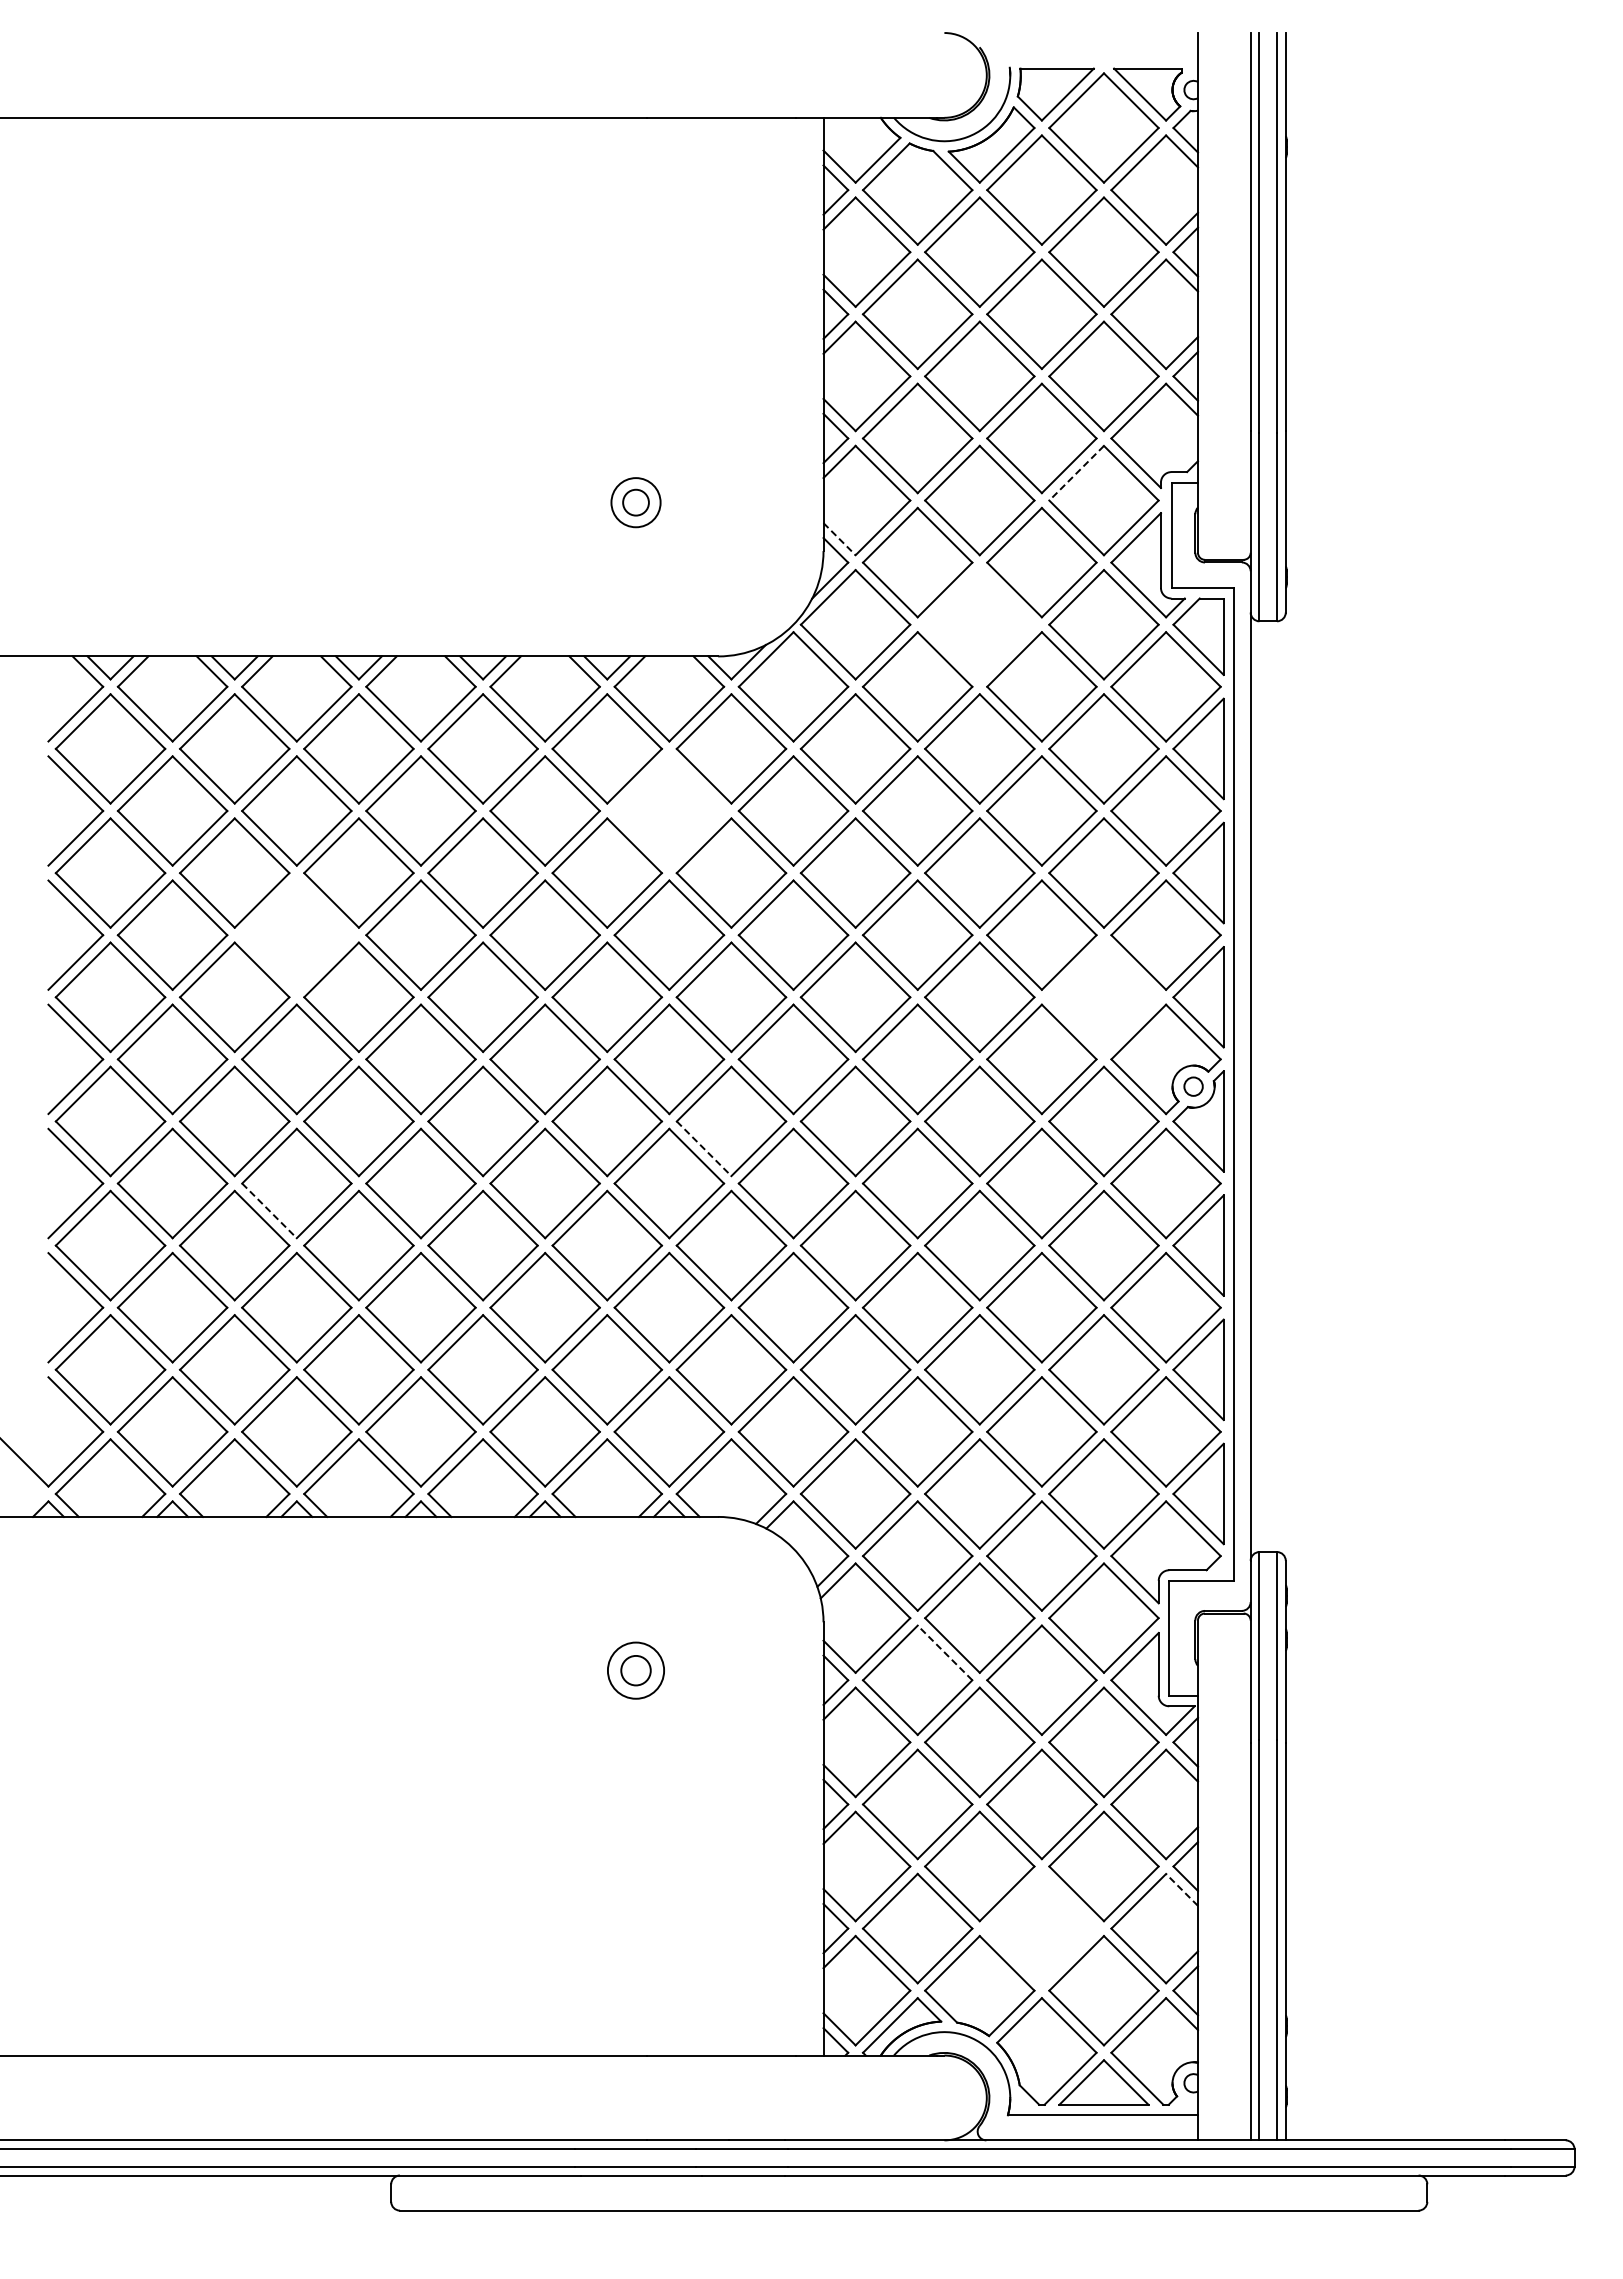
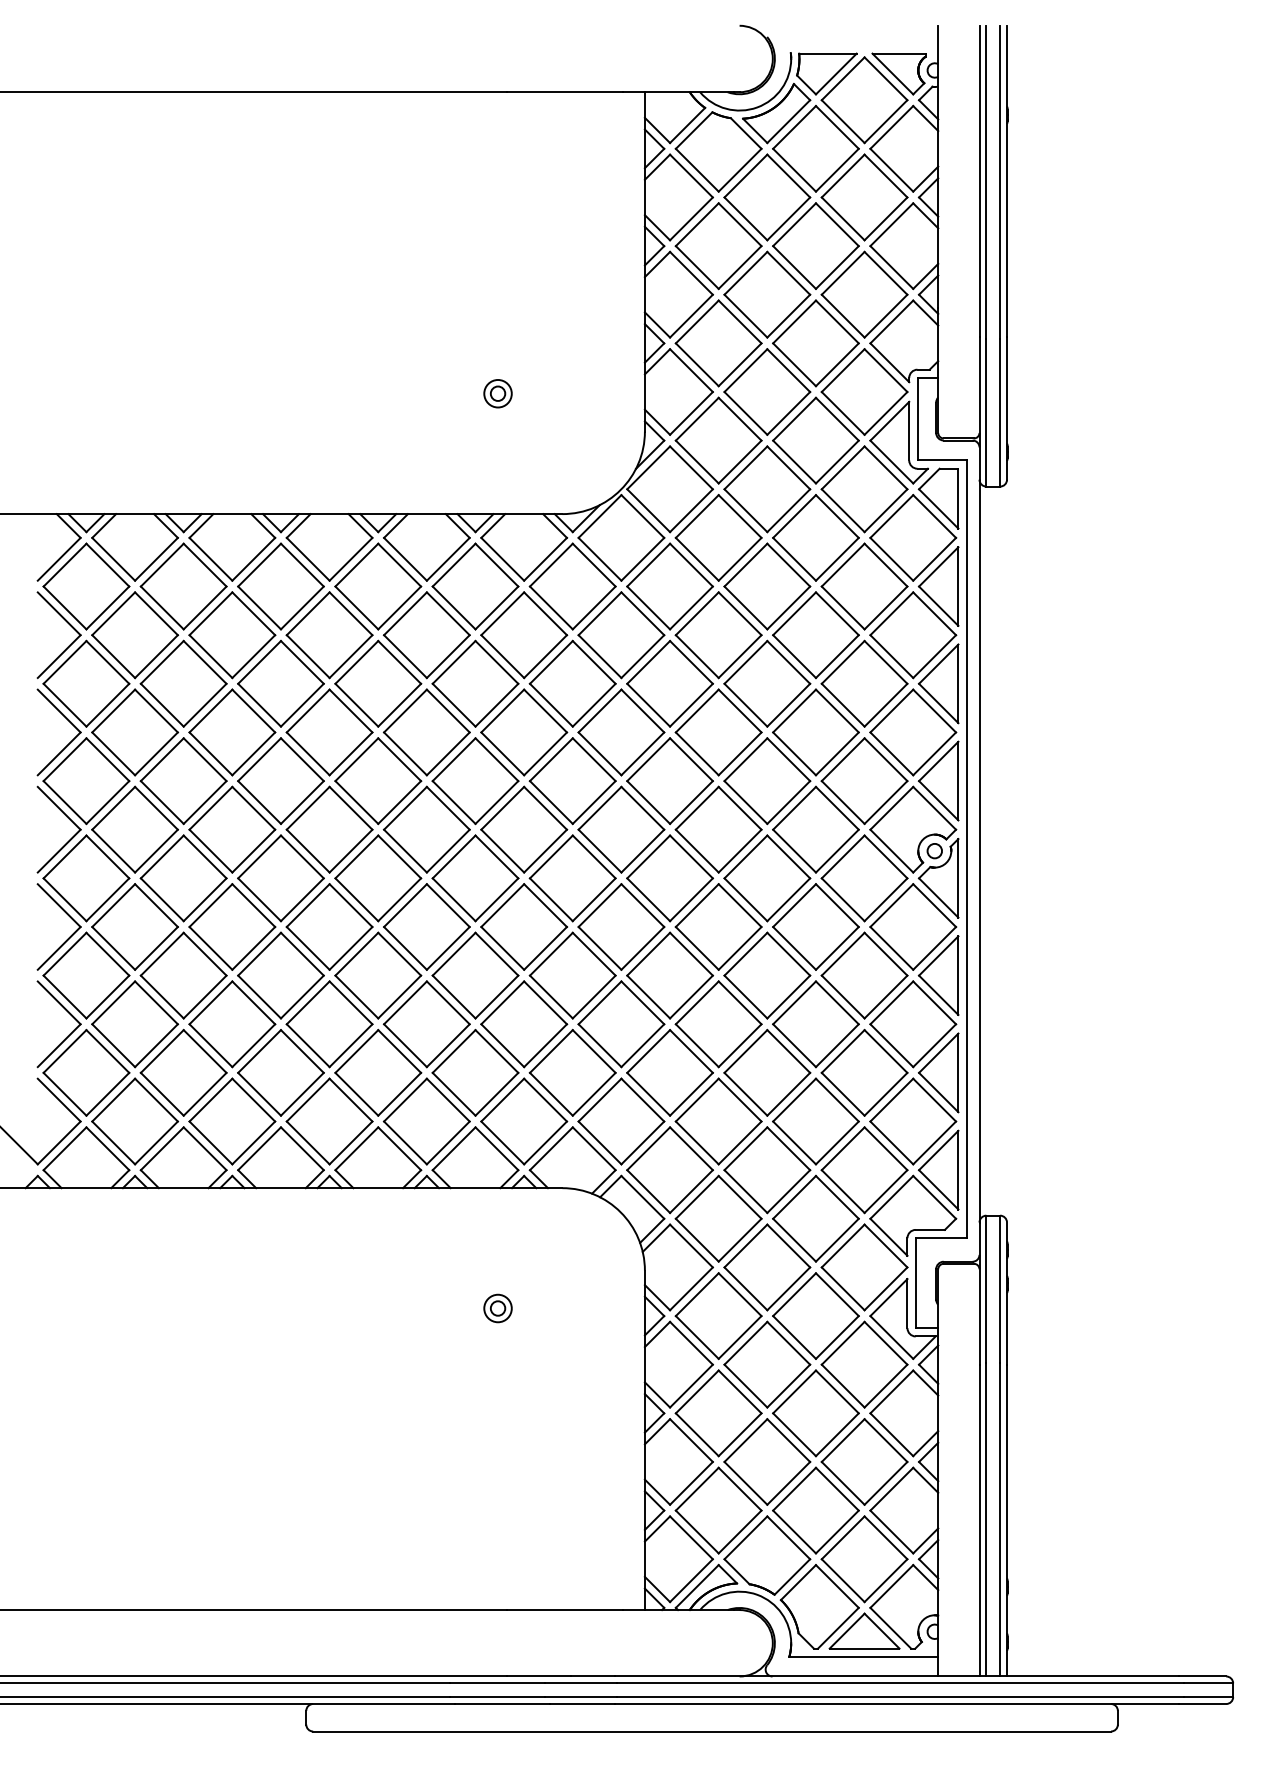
line: (1076, 473) -> (843, 370), dashed -> solid
part: (635, 502) -> (497, 393), size x0.71
line: (839, 539) -> (657, 422), dashed -> solid
part: (979, 624) -> (767, 489), added
part: (669, 810) -> (524, 634), added
part: (296, 934) -> (232, 731), added
part: (1103, 996) -> (864, 780), added
line: (704, 1148) -> (551, 899), dashed -> solid
line: (269, 1210) -> (210, 948), dashed -> solid
line: (945, 1652) -> (740, 1294), dashed -> solid
part: (635, 1670) -> (497, 1308), size x0.62
line: (1182, 1889) -> (926, 1479), dashed -> solid
part: (1041, 1928) -> (815, 1510), added

